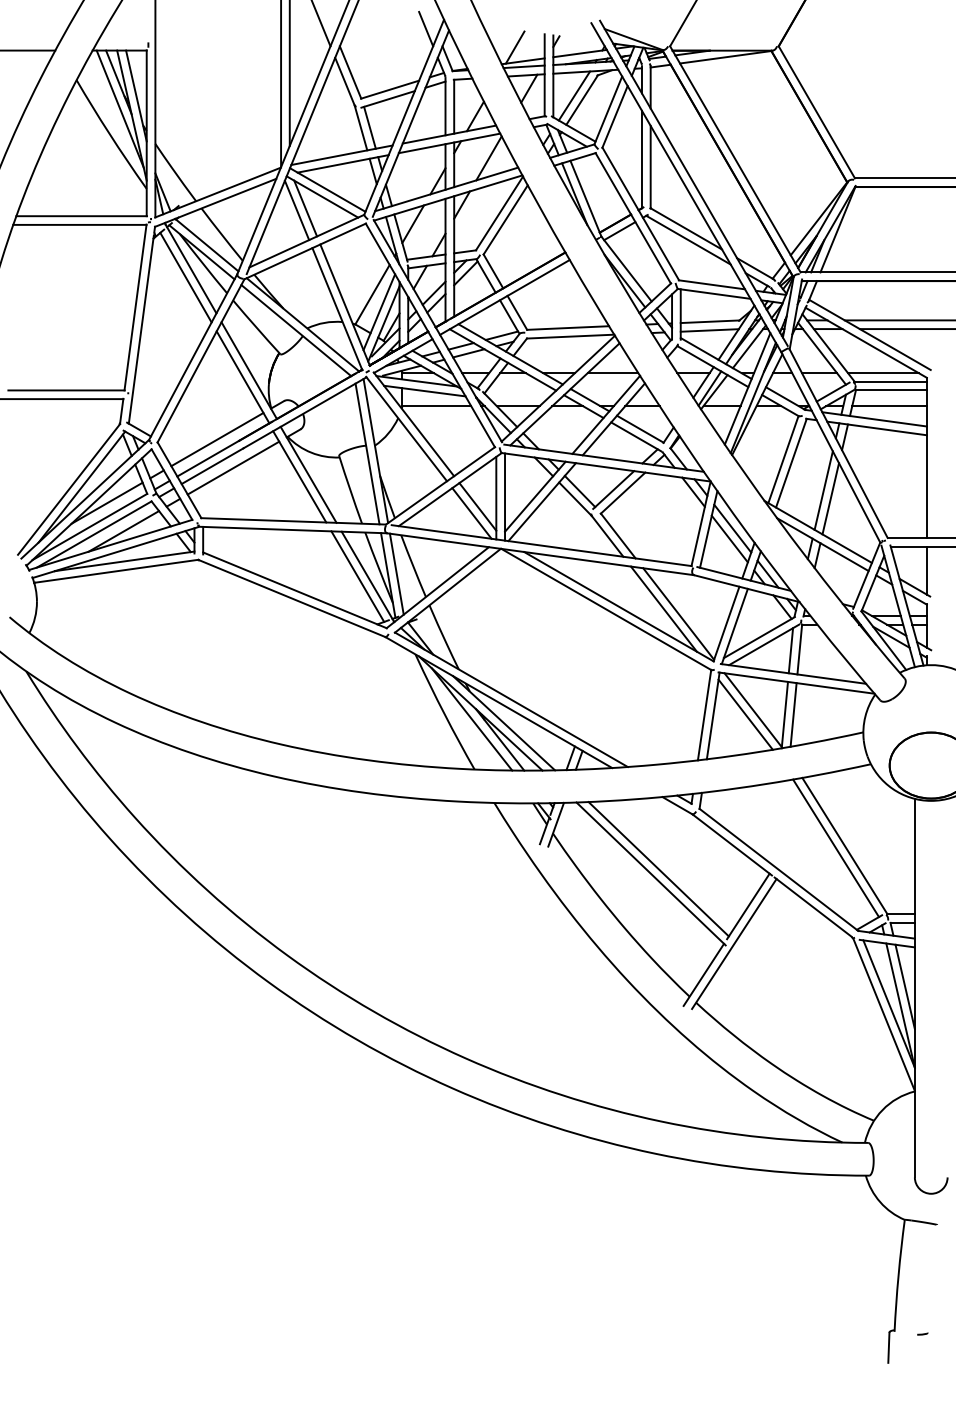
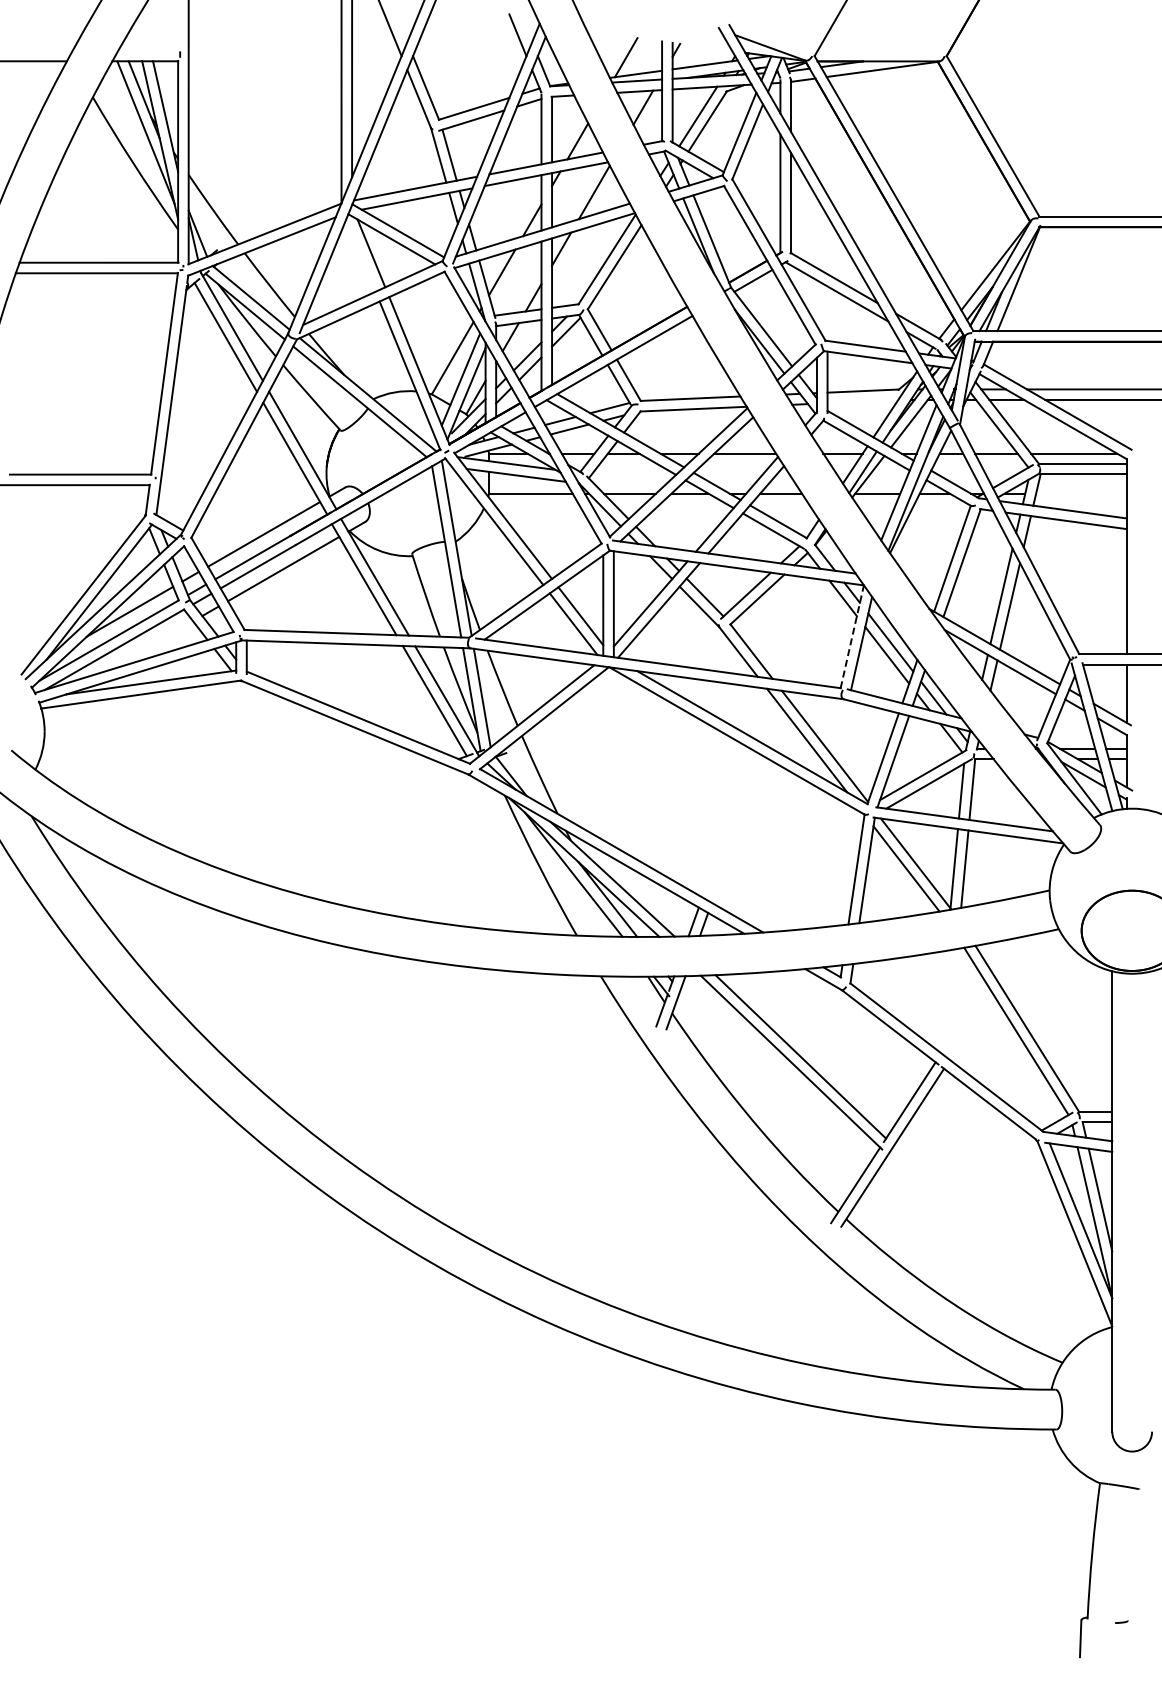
line: (296, 210) -> (360, 255), removed
line: (709, 330) -> (862, 401), removed
line: (889, 405) -> (1081, 493), removed
line: (701, 523) -> (852, 636), solid -> dashed
line: (123, 530) -> (150, 645), removed

